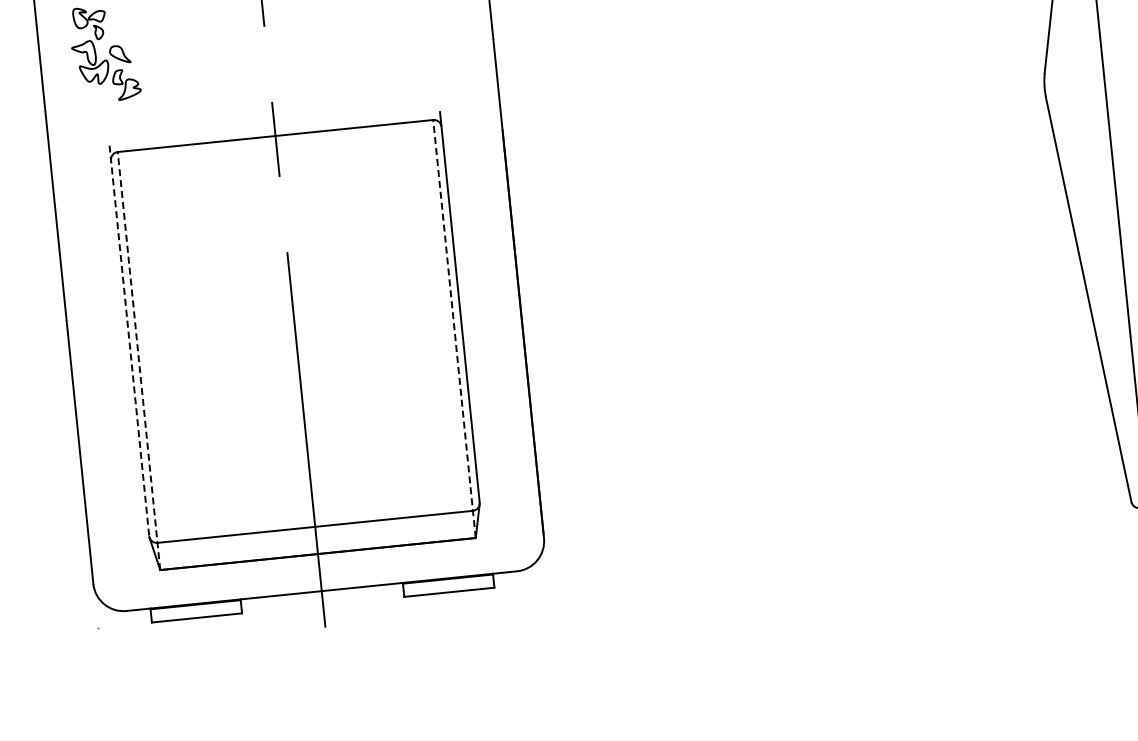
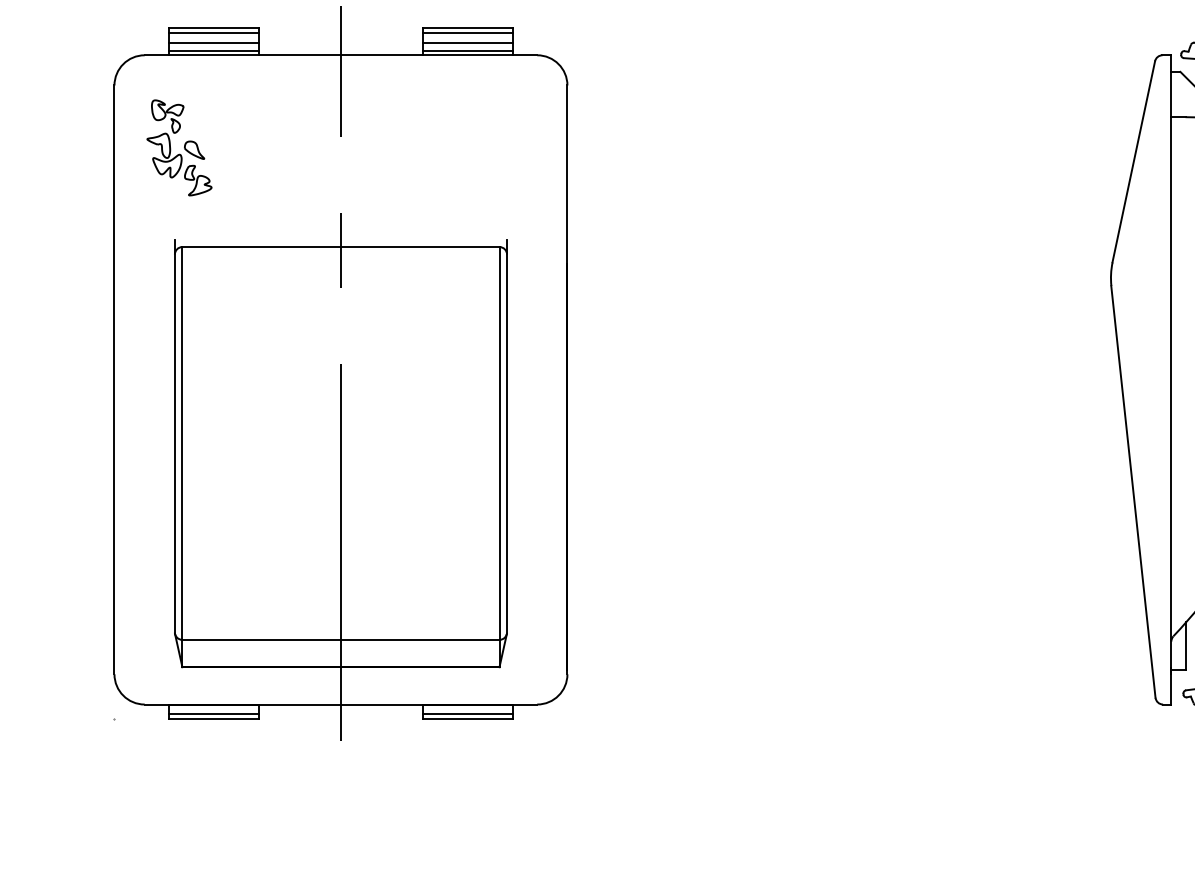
line: (454, 329) -> (499, 457), dashed -> solid
line: (129, 341) -> (174, 436), dashed -> solid
line: (139, 361) -> (182, 457), dashed -> solid
line: (448, 588) -> (467, 714), added
line: (195, 613) -> (213, 714), added

